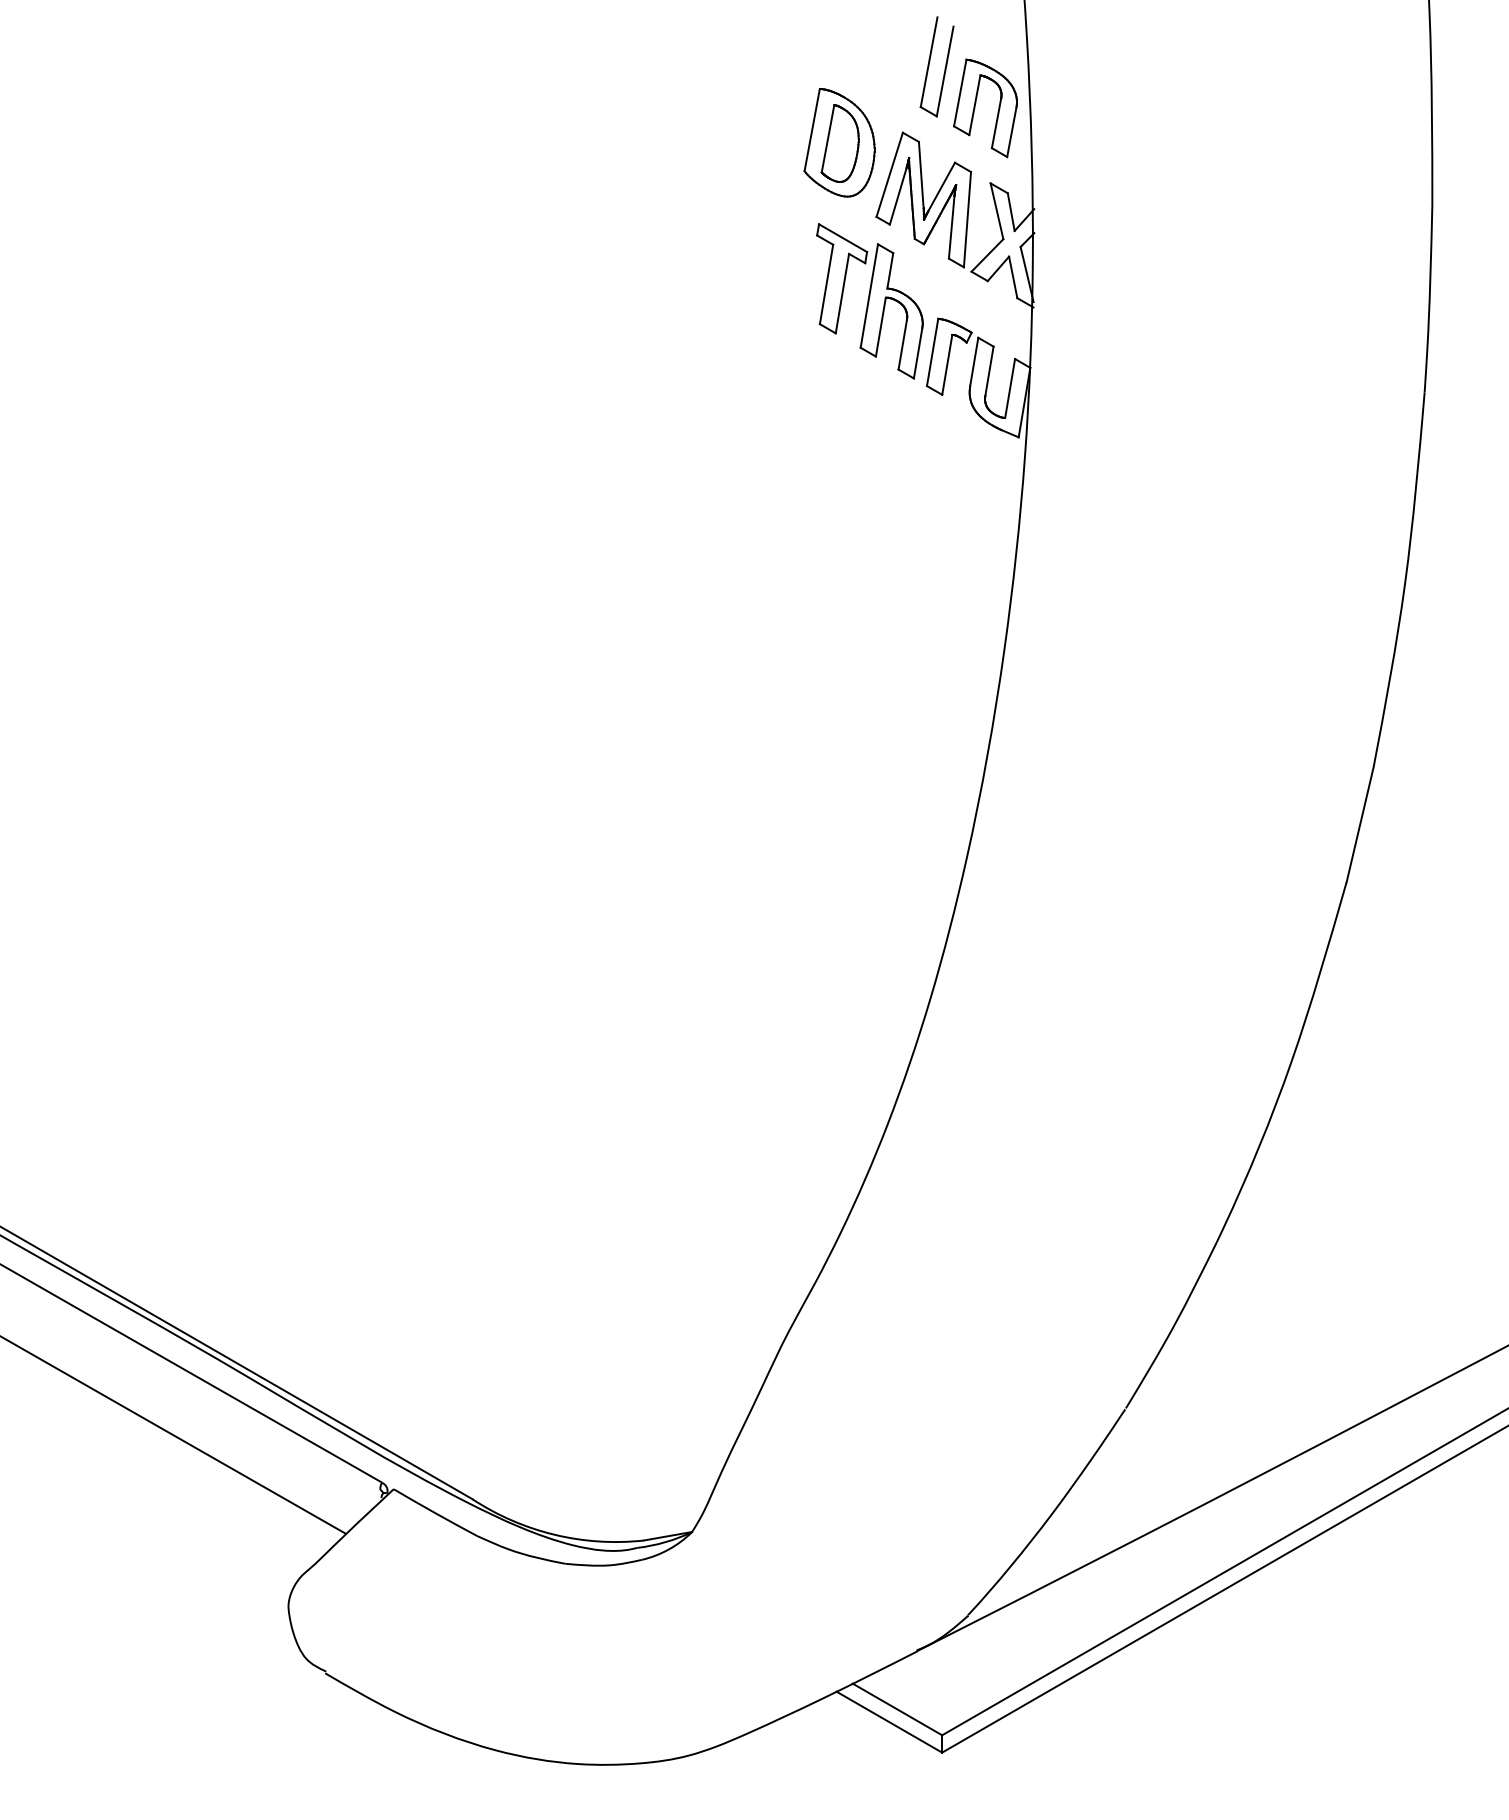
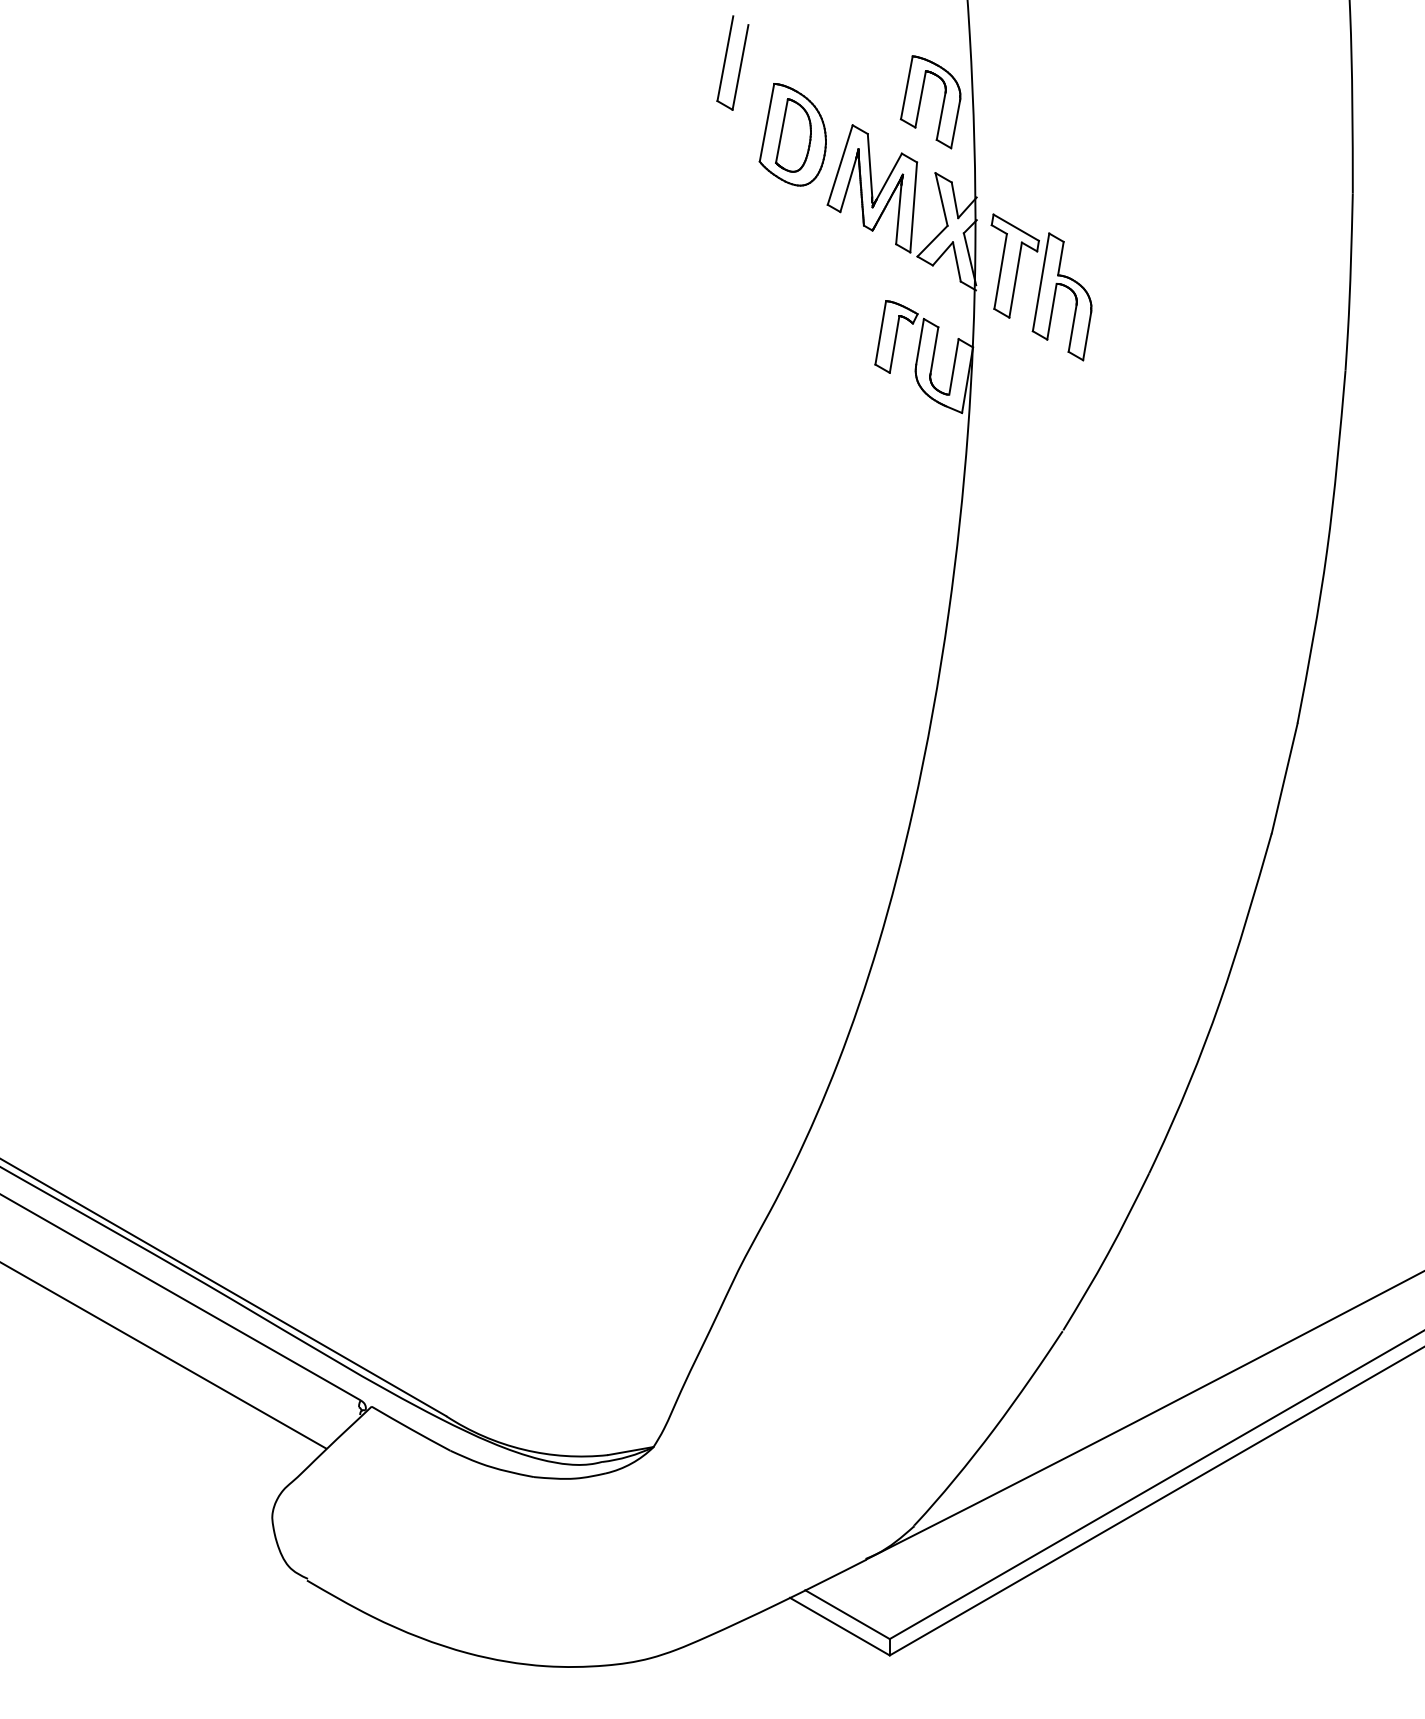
part: (929, 66) -> (725, 62), moved
part: (869, 301) -> (1041, 287), moved

